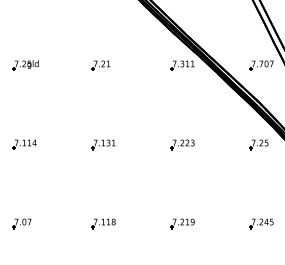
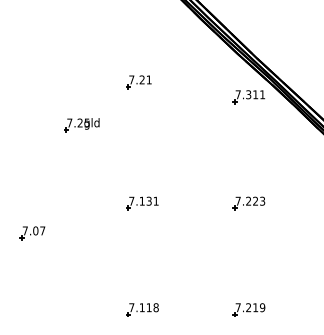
part: (25, 65) -> (81, 125), moved
part: (100, 65) -> (138, 81), moved
part: (24, 144) -> (35, 203), removed
part: (21, 223) -> (31, 232), moved

